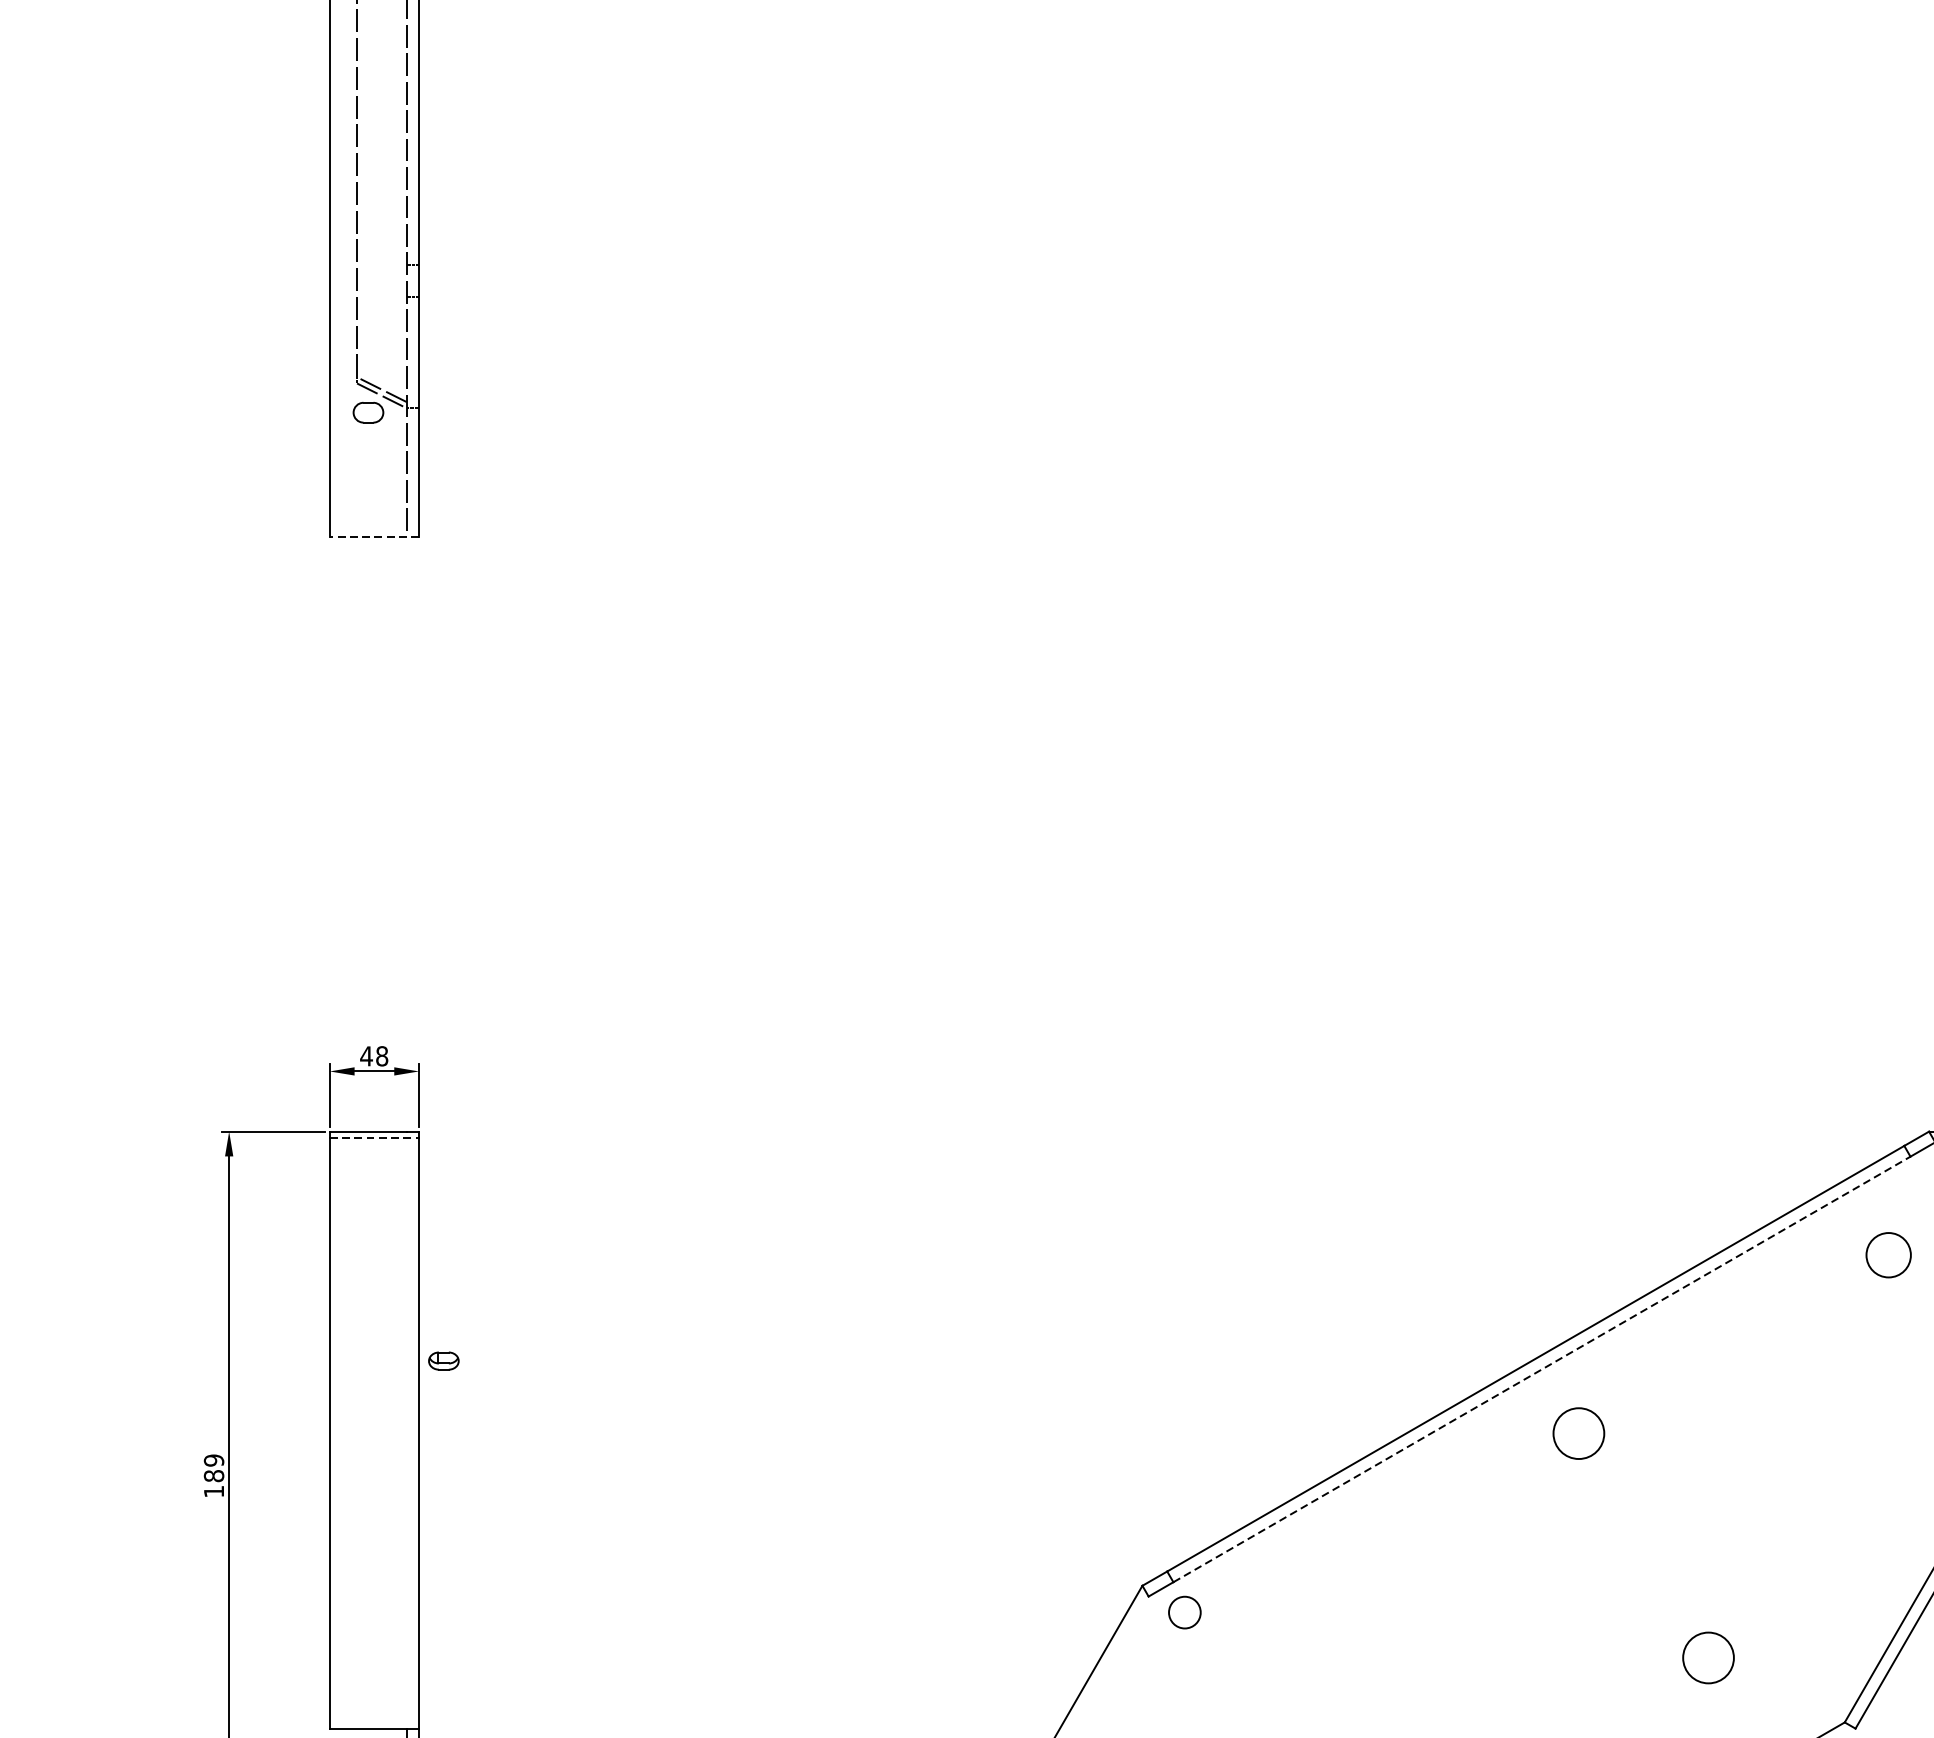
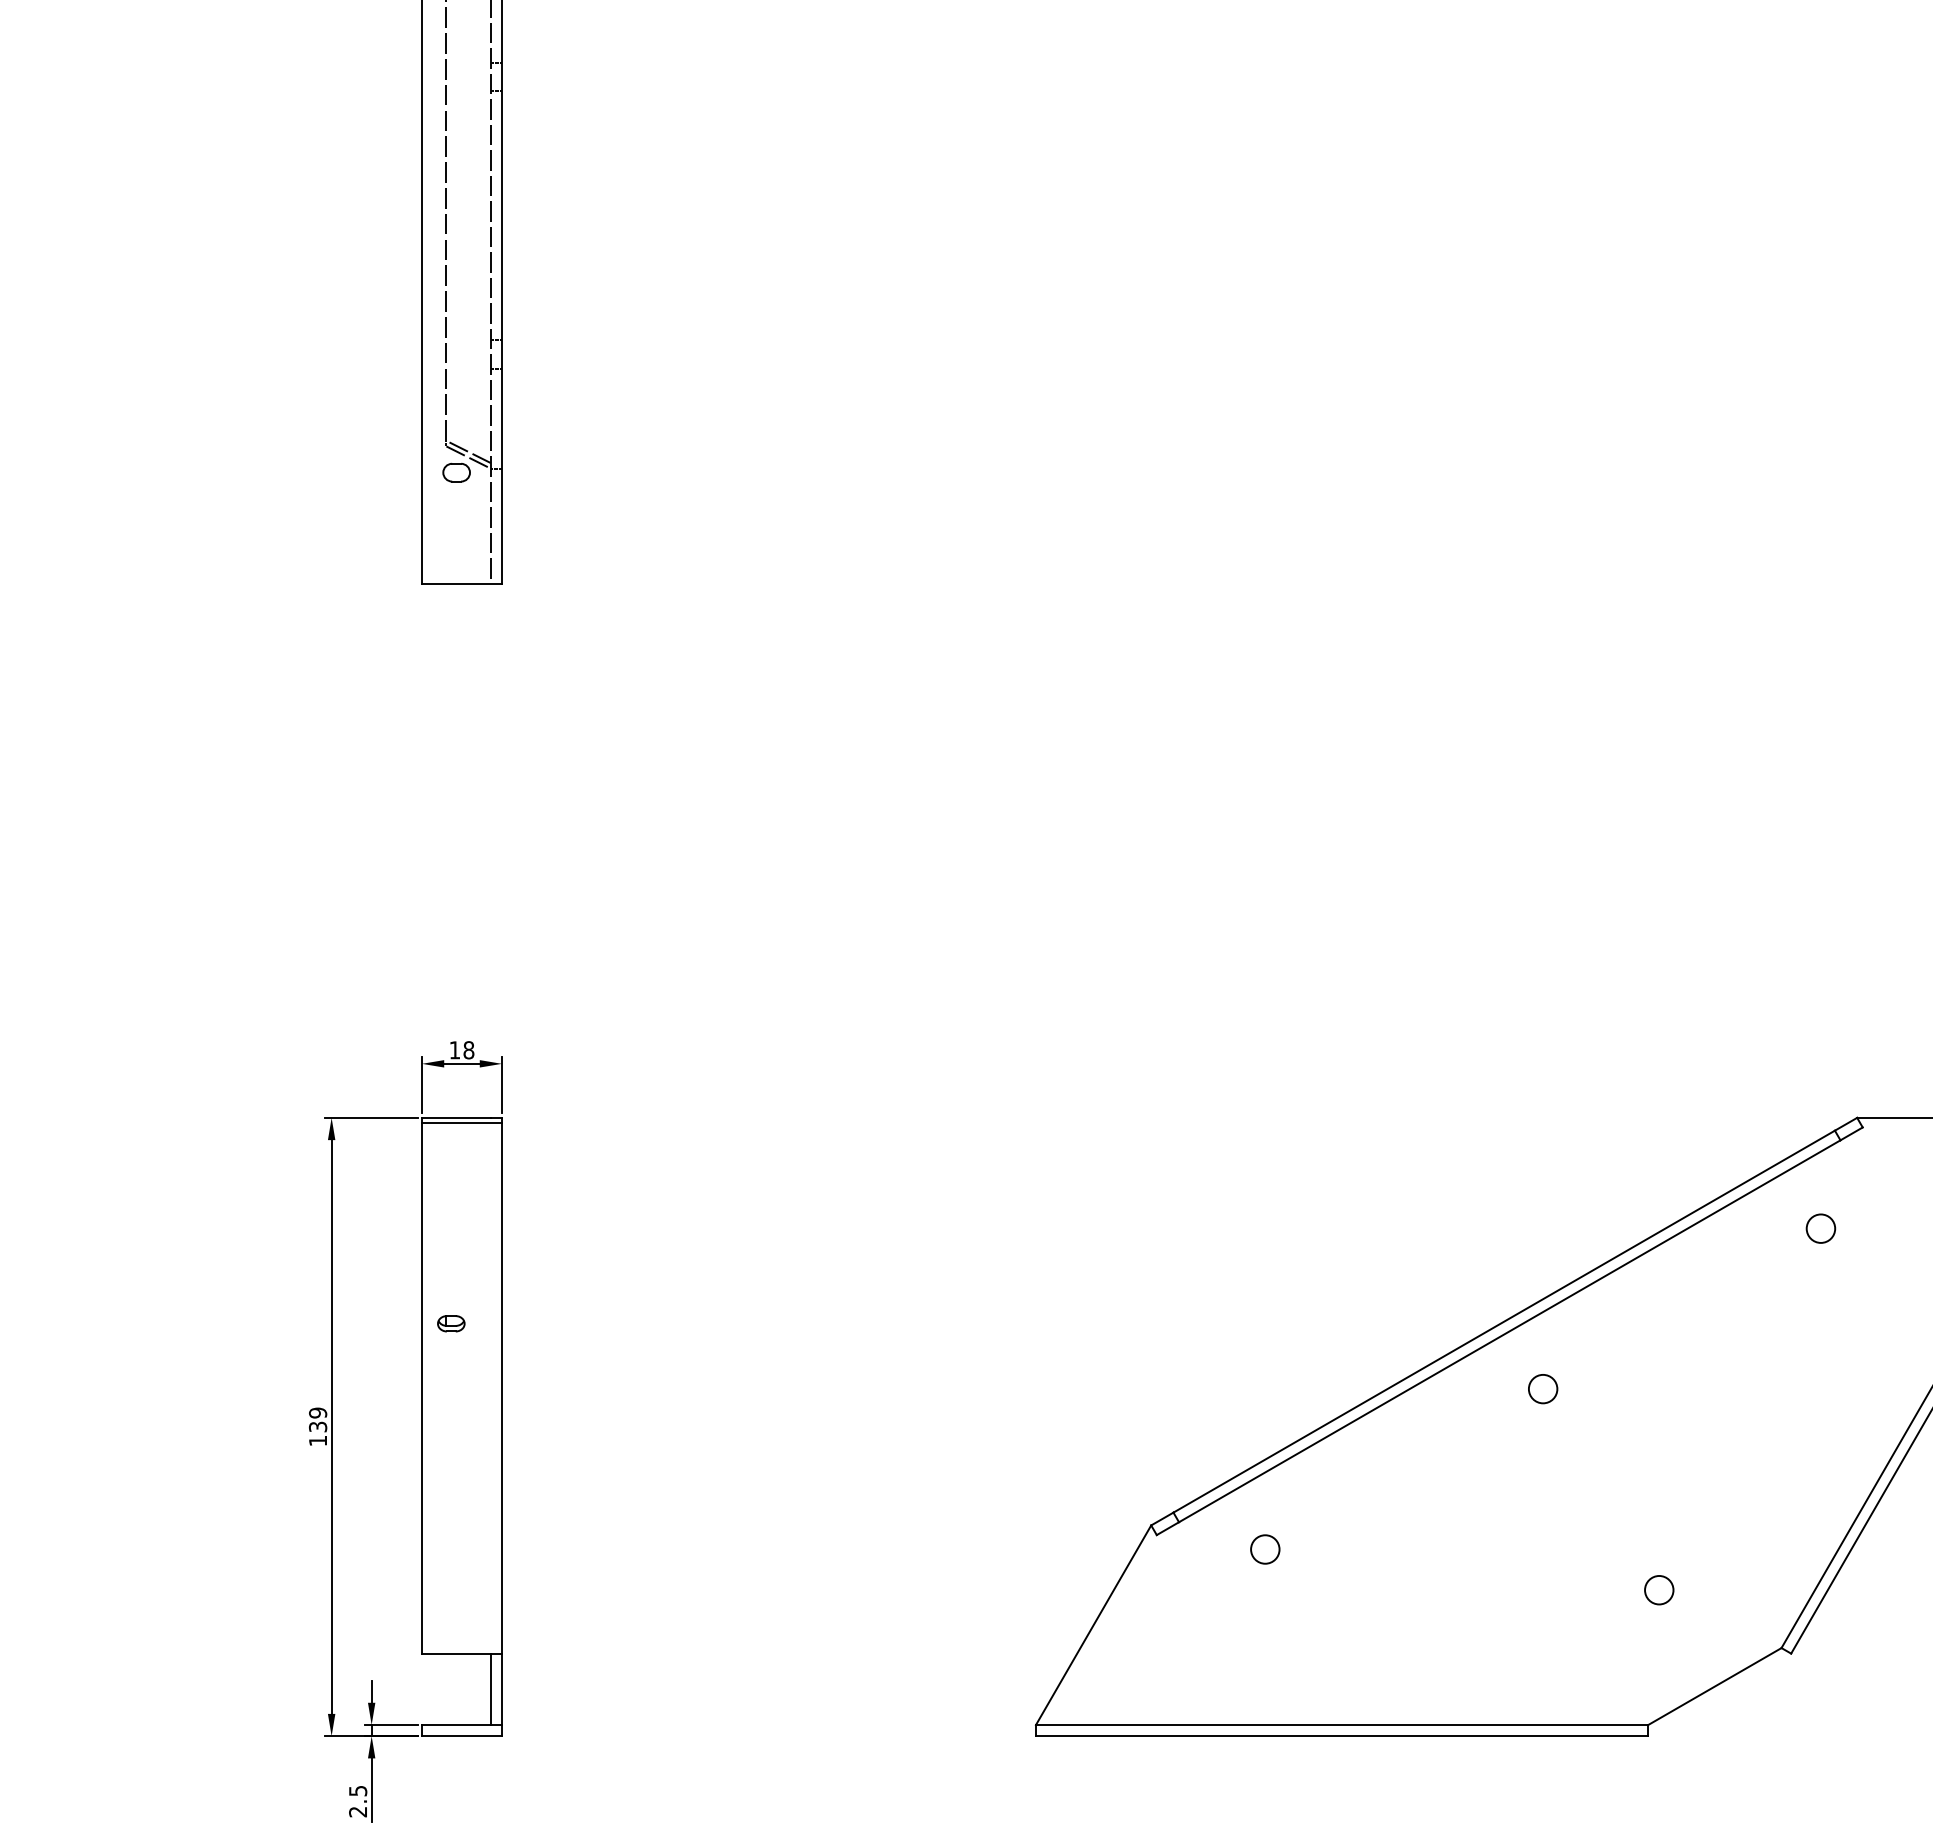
line: (373, 536) -> (461, 583), dashed -> solid
text: (366, 1056) -> (454, 1050), 48 -> 18
line: (374, 1137) -> (462, 1123), dashed -> solid
circle: (1888, 1254) -> (1820, 1228), size x0.71
part: (444, 1360) -> (451, 1323), moved
line: (1541, 1369) -> (1509, 1331), dashed -> solid
circle: (1579, 1434) -> (1543, 1389), size x0.62
text: (214, 1475) -> (318, 1426), 189 -> 139
circle: (1185, 1612) -> (1265, 1549), moved
circle: (1708, 1657) -> (1659, 1589), size x0.62

